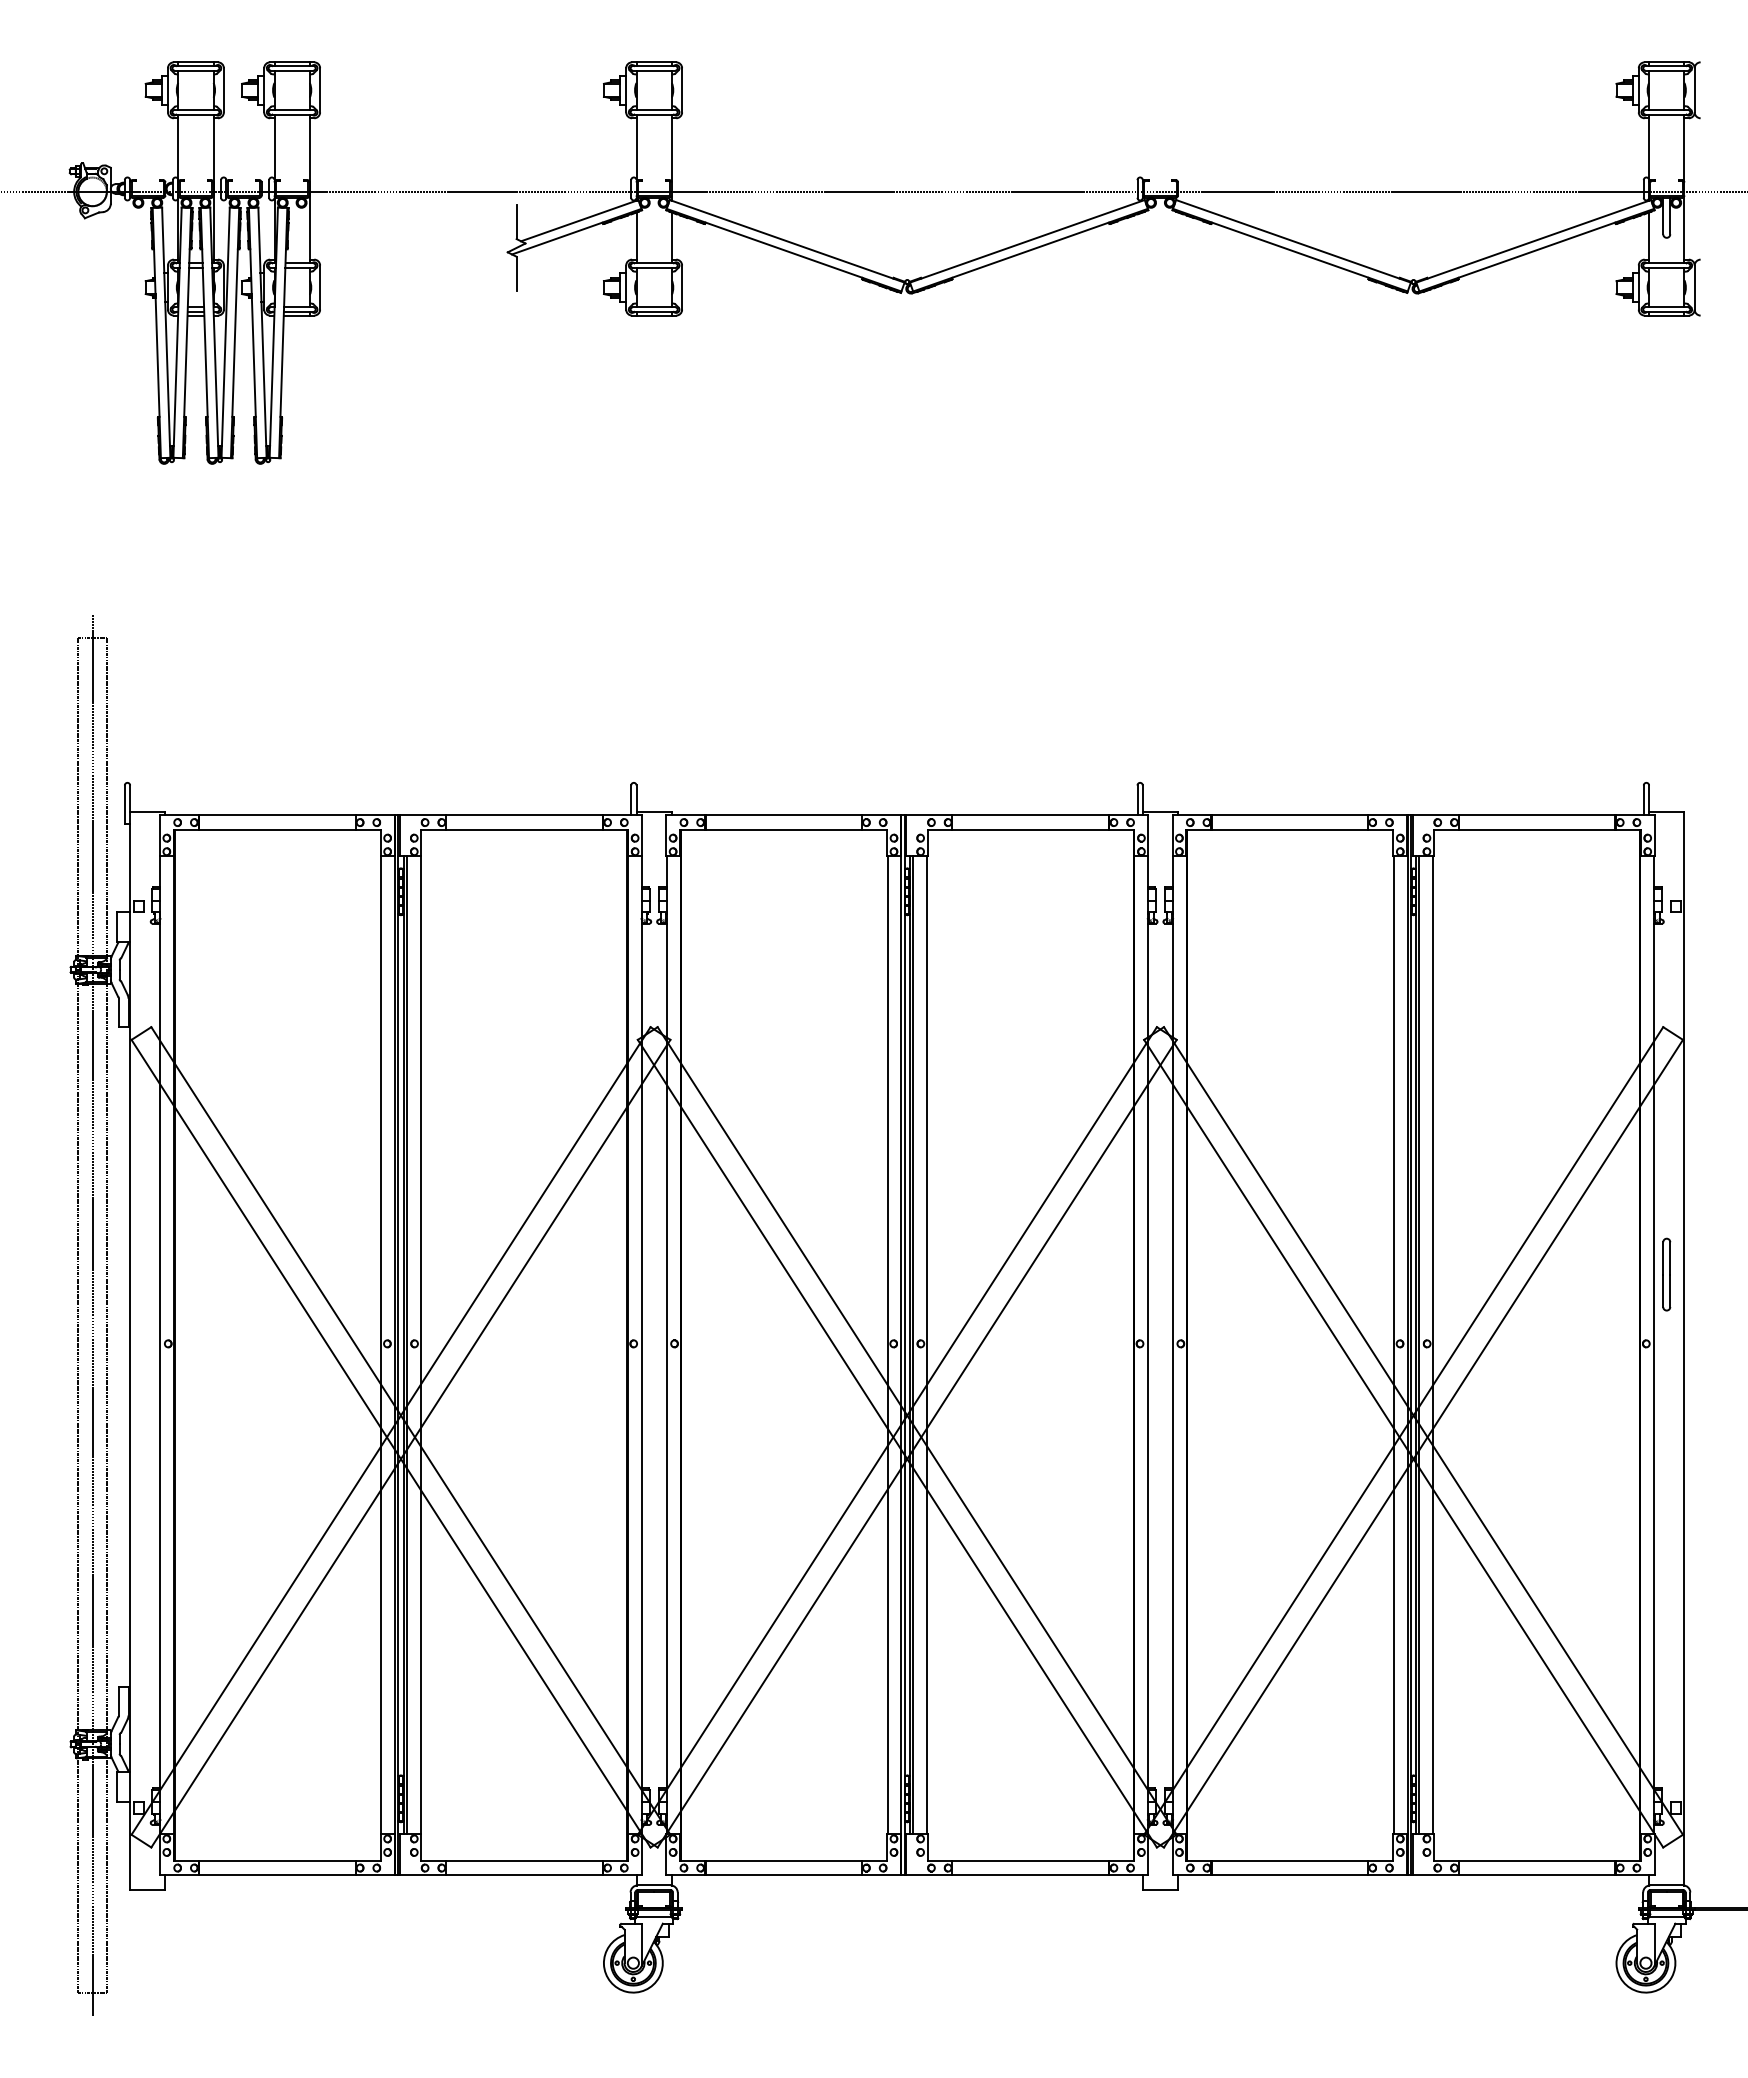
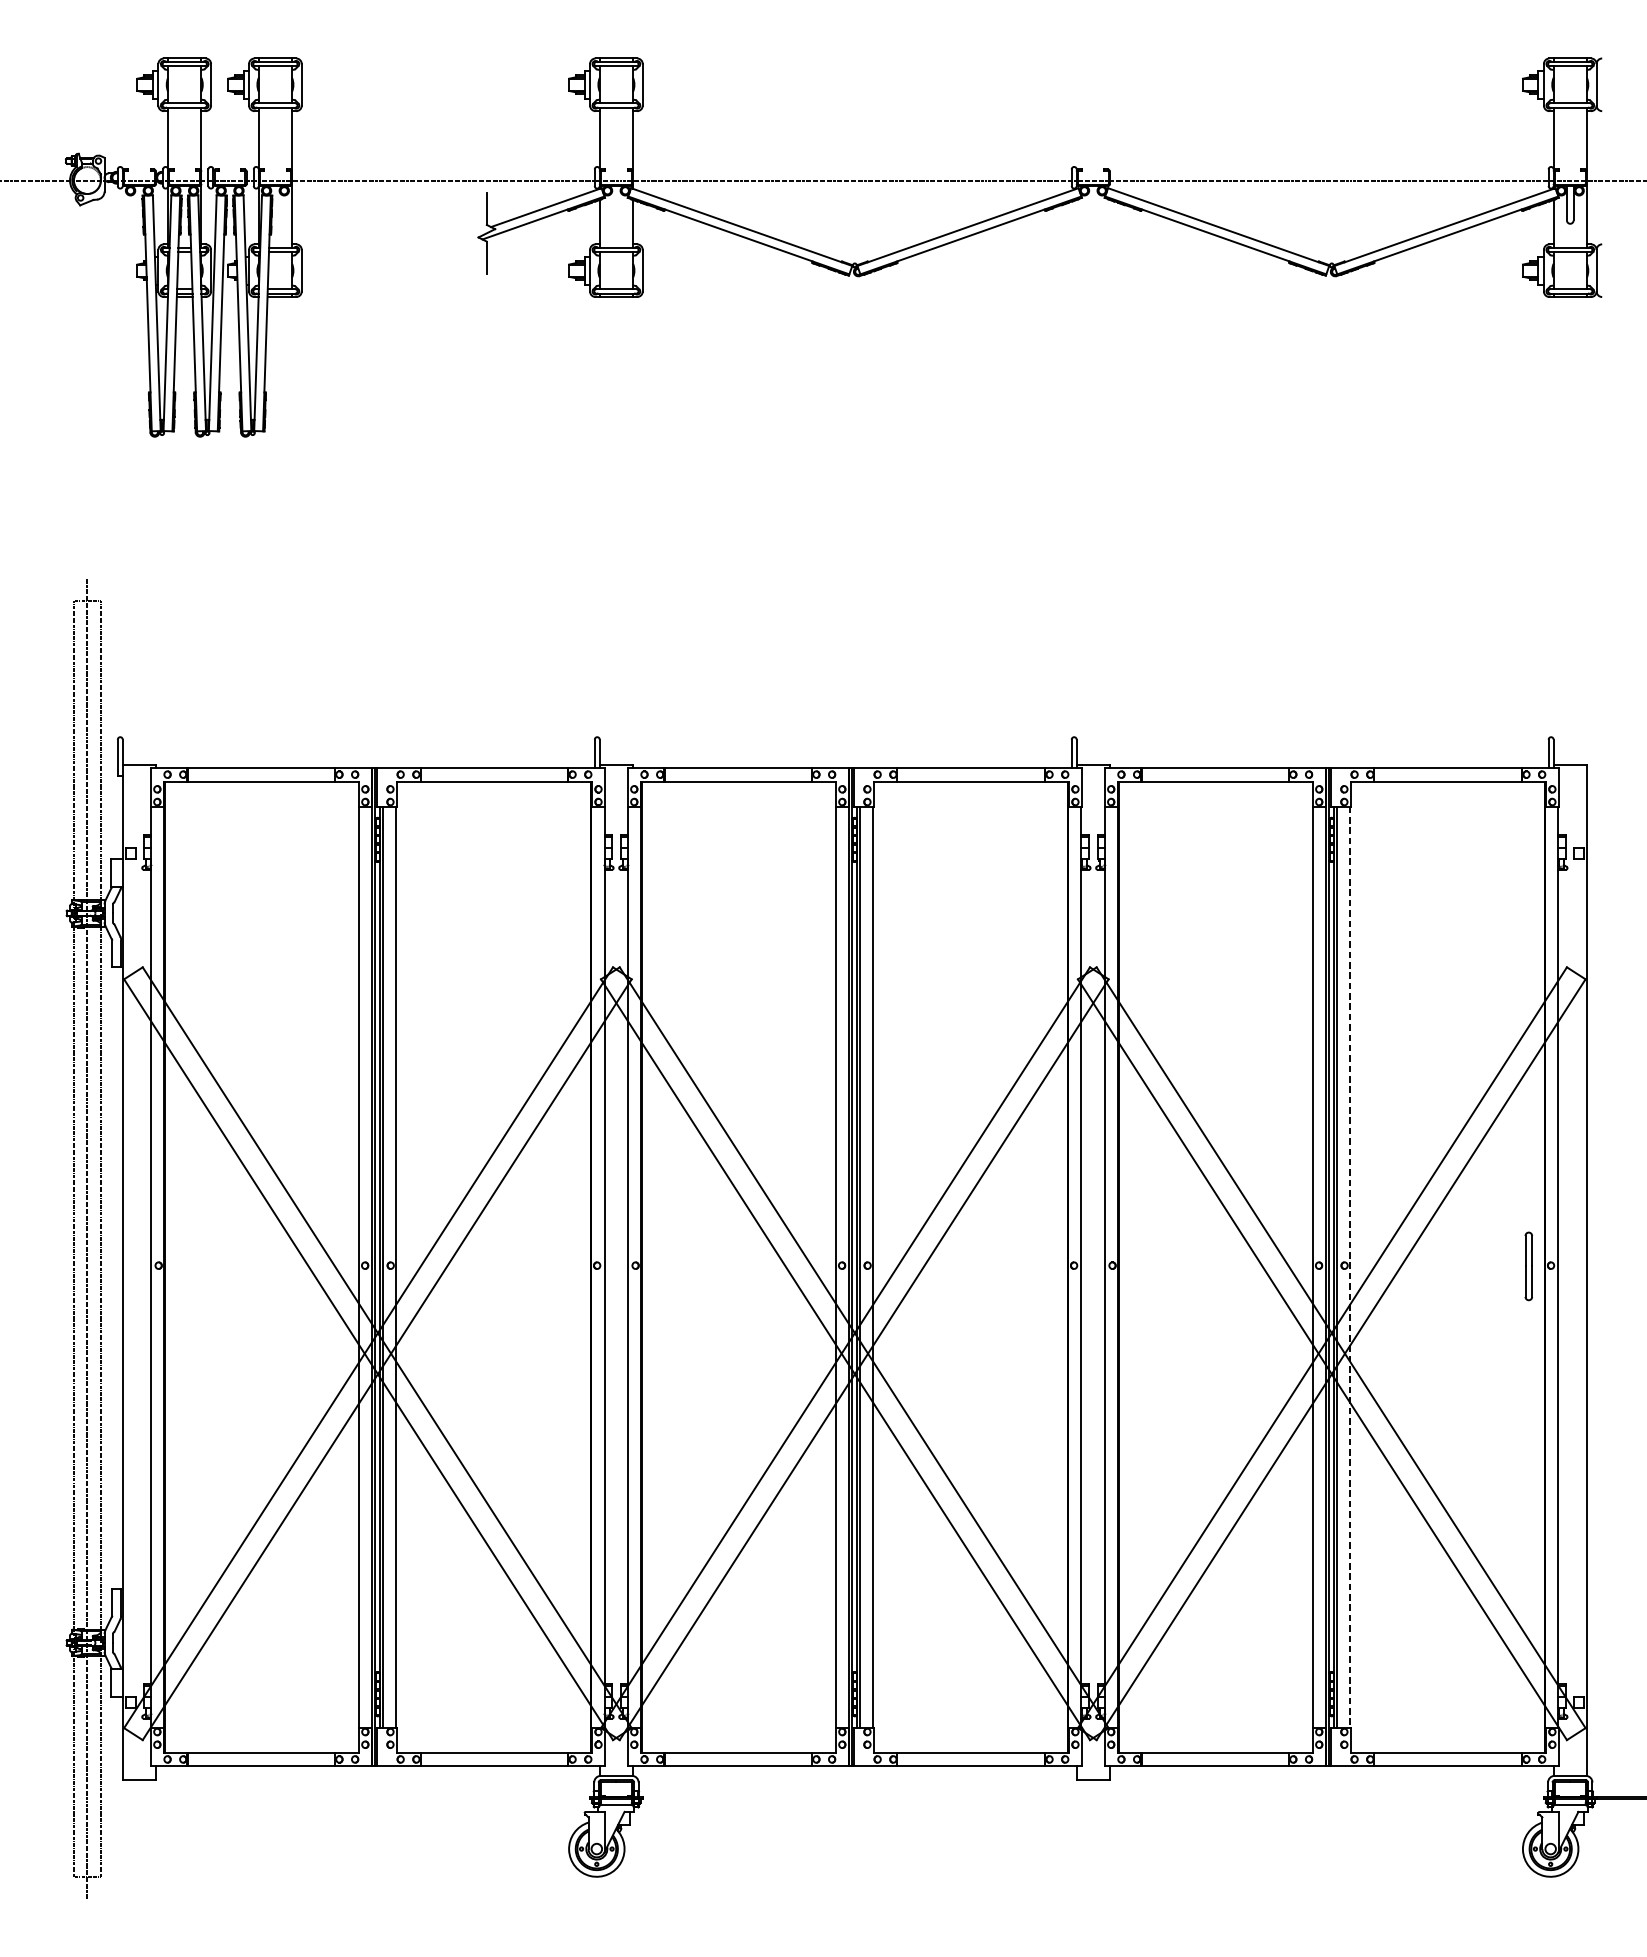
part: (1666, 1274) -> (1528, 1266), moved
line: (1433, 1345) -> (1350, 1267), solid -> dashed

